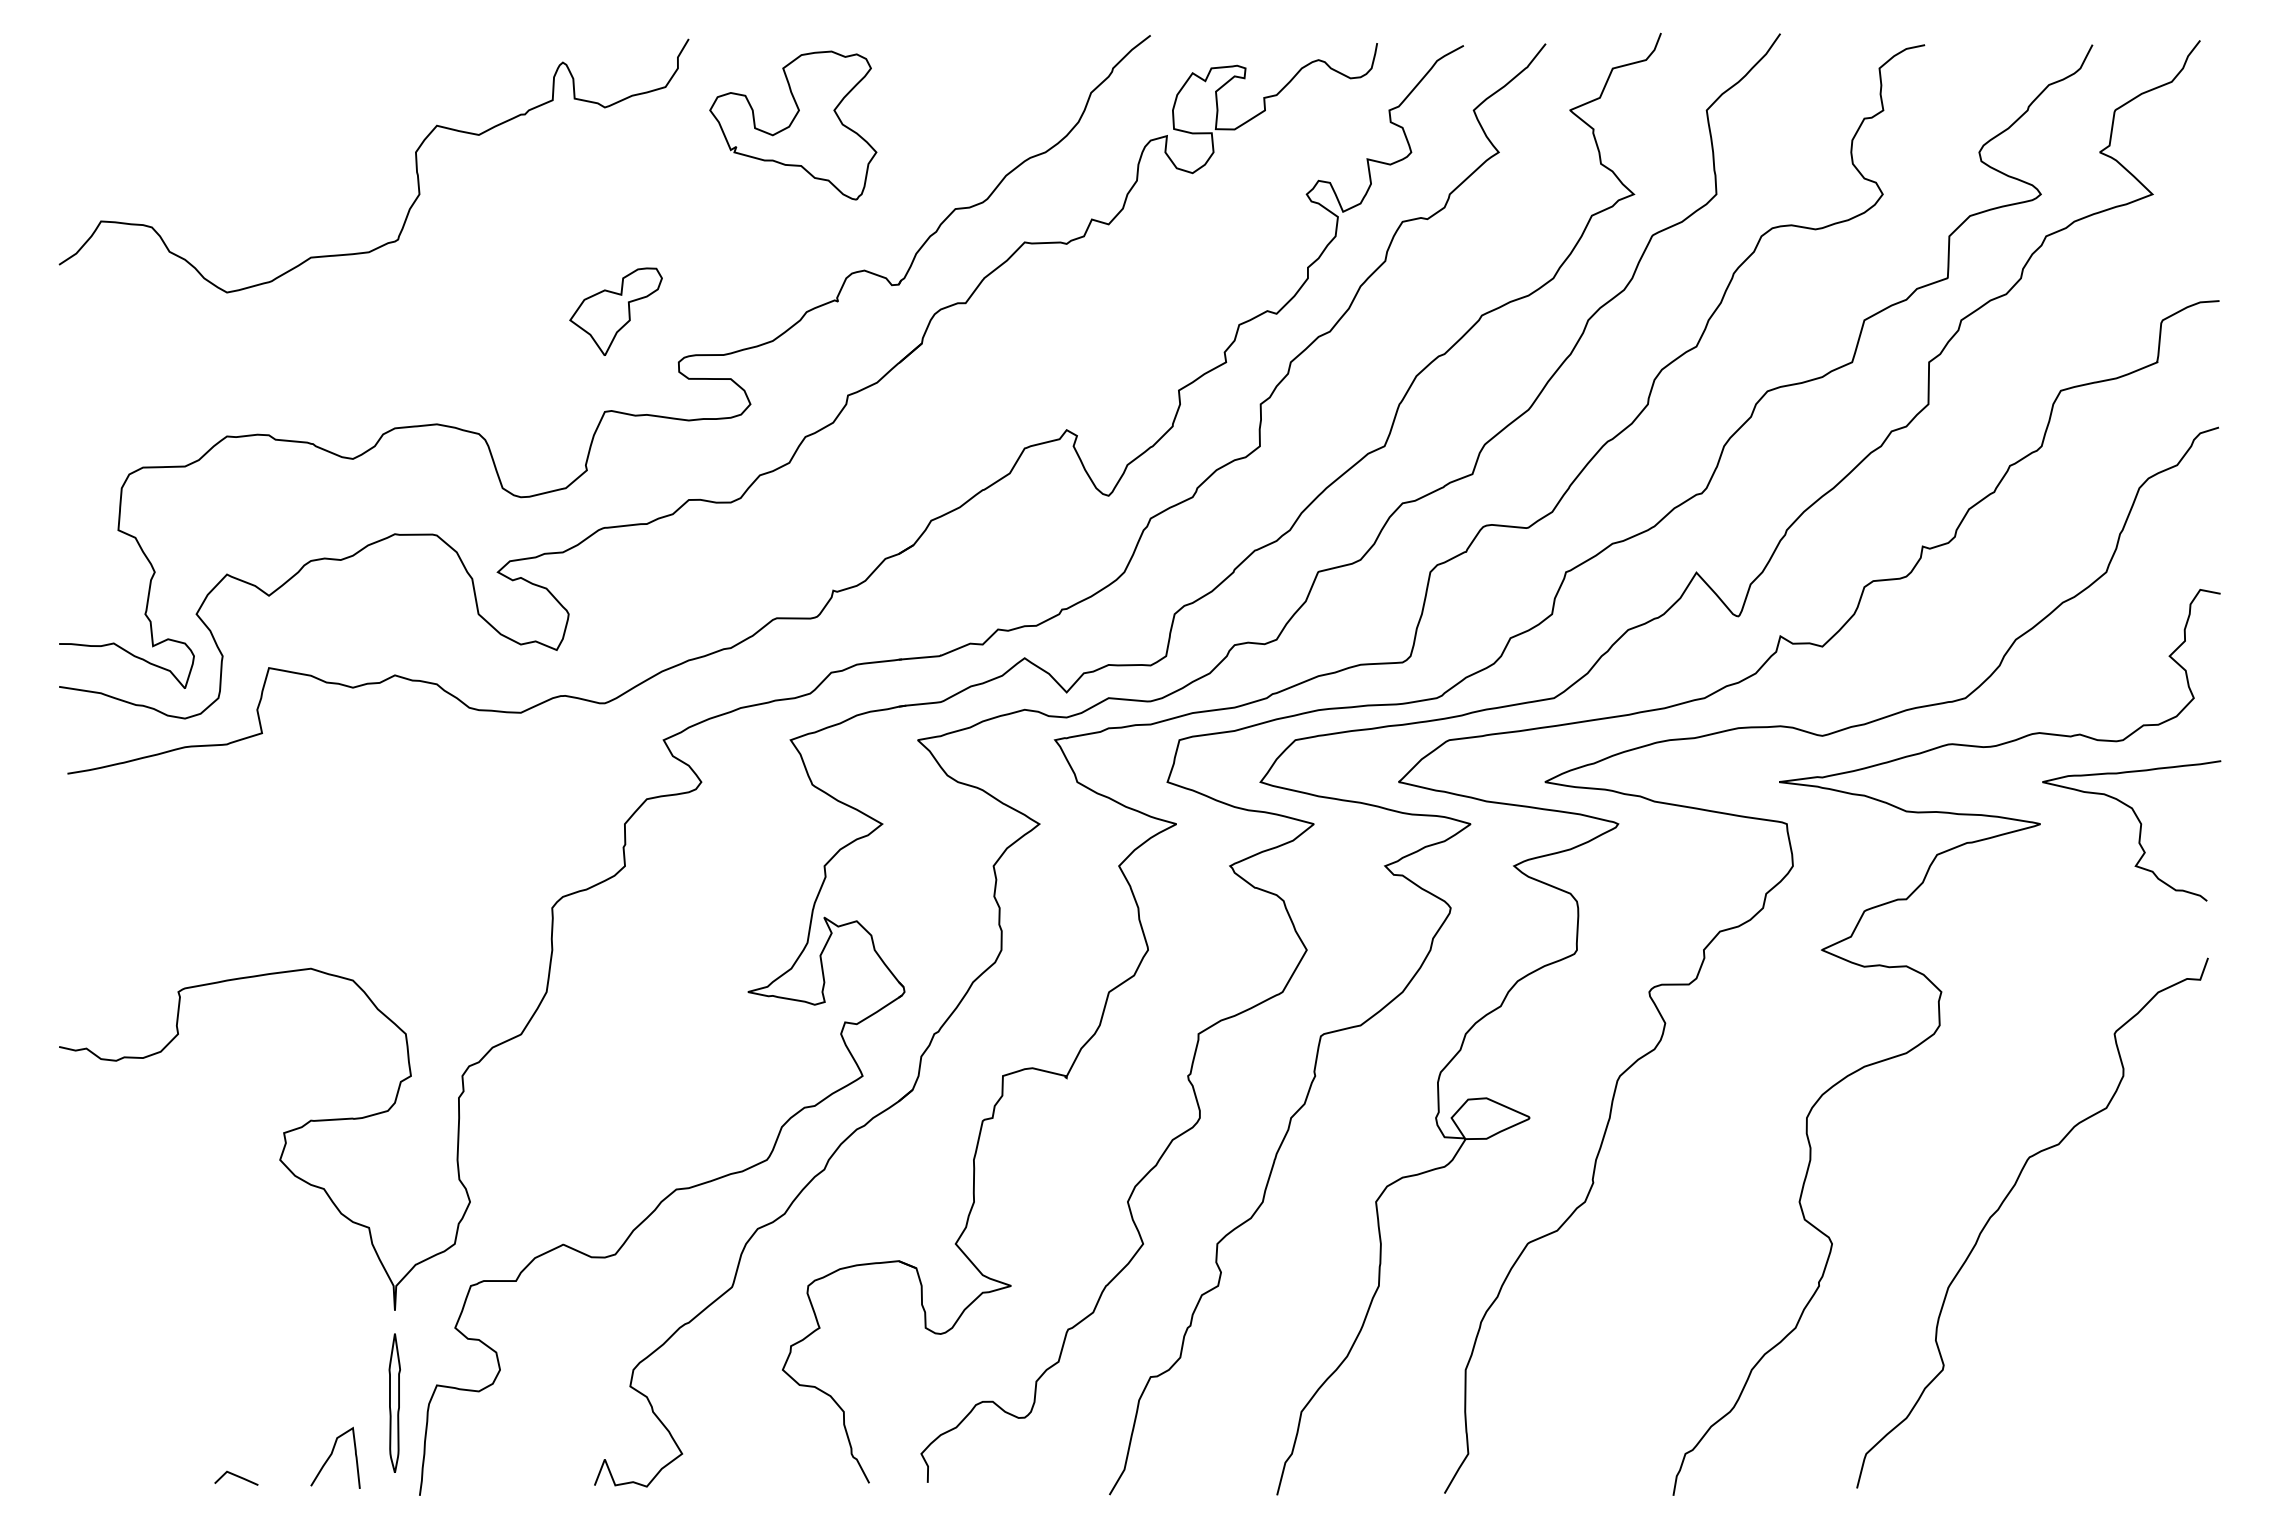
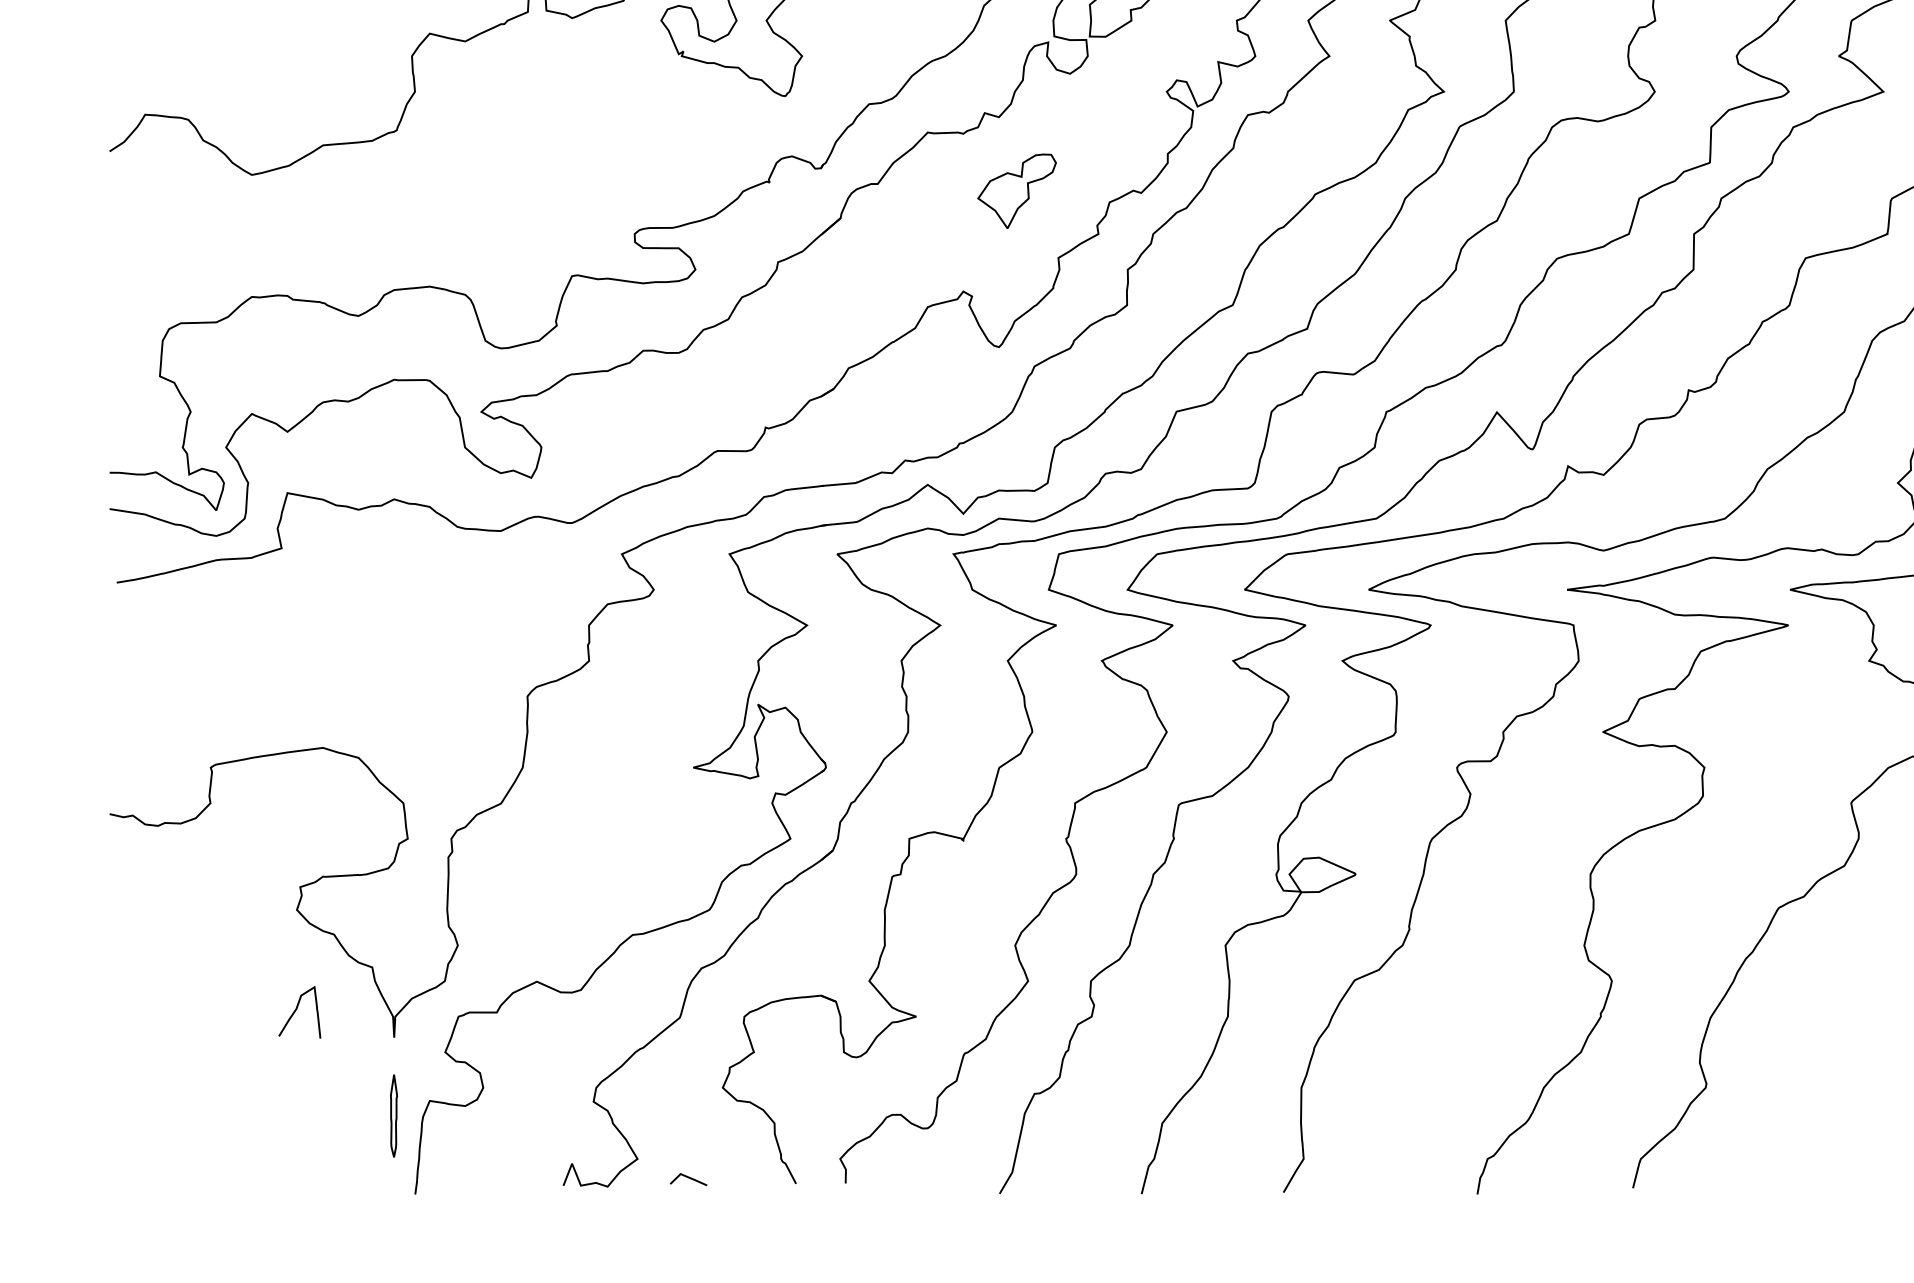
part: (615, 311) -> (1016, 191), moved
part: (394, 1402) -> (393, 1115), size x0.7
curve: (332, 1454) -> (297, 1009), moved
line: (236, 1476) -> (688, 1178), moved

